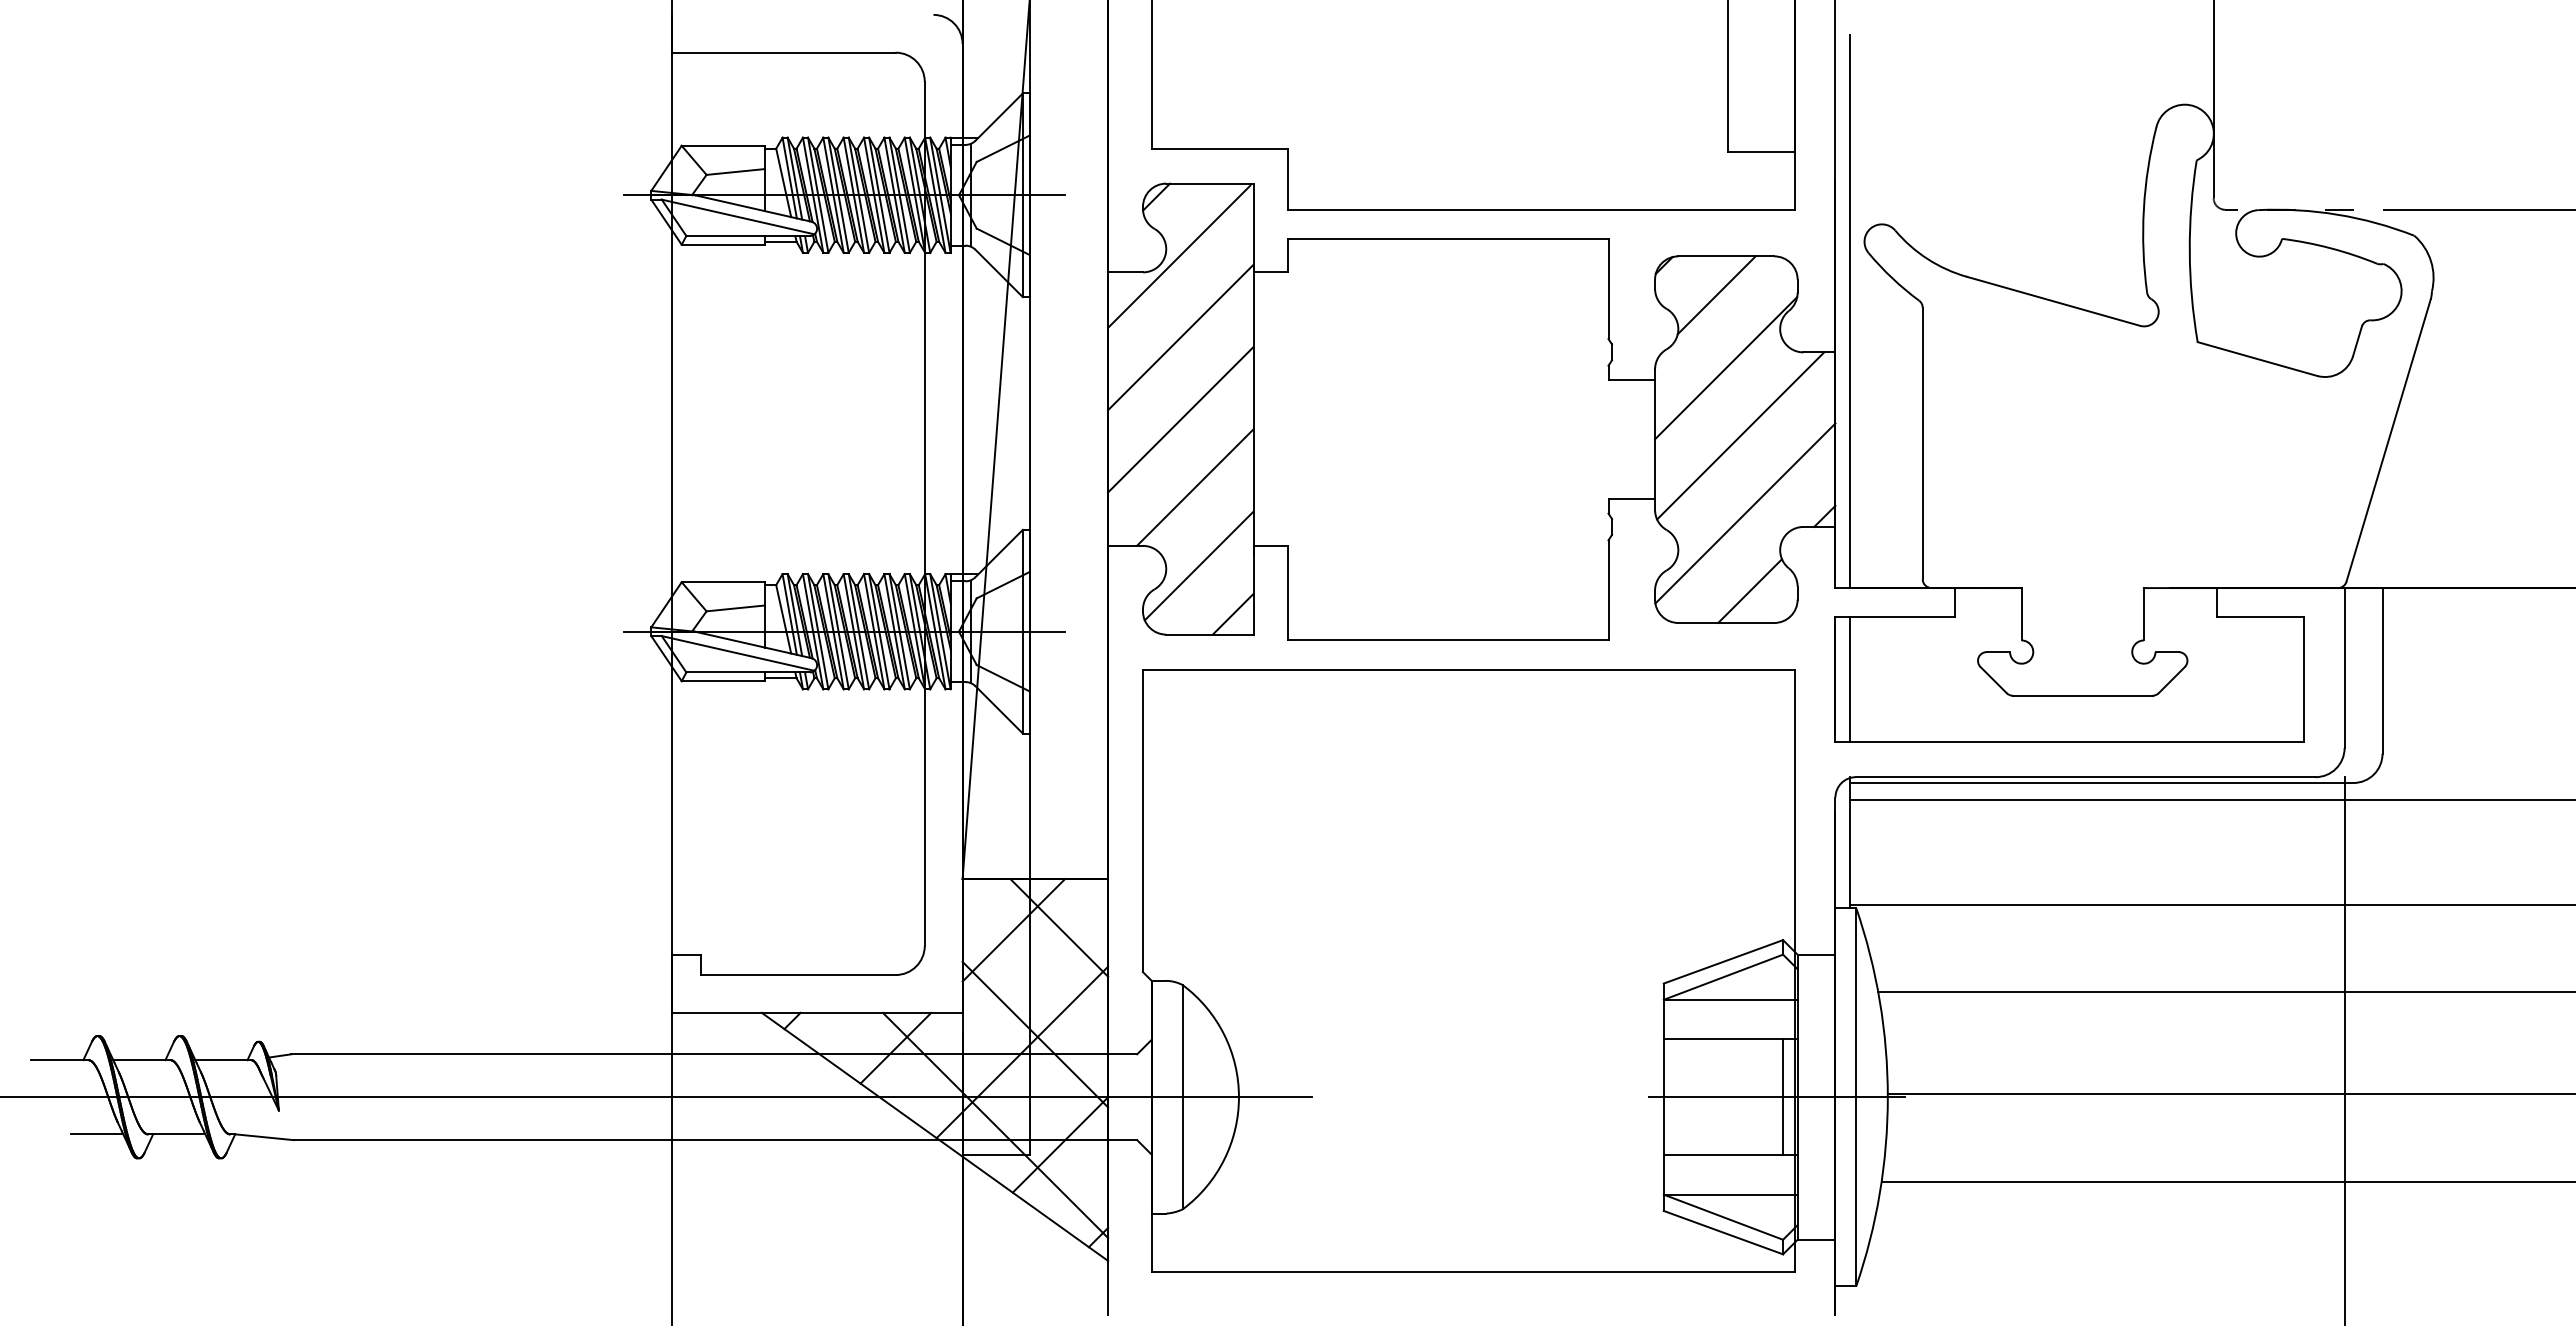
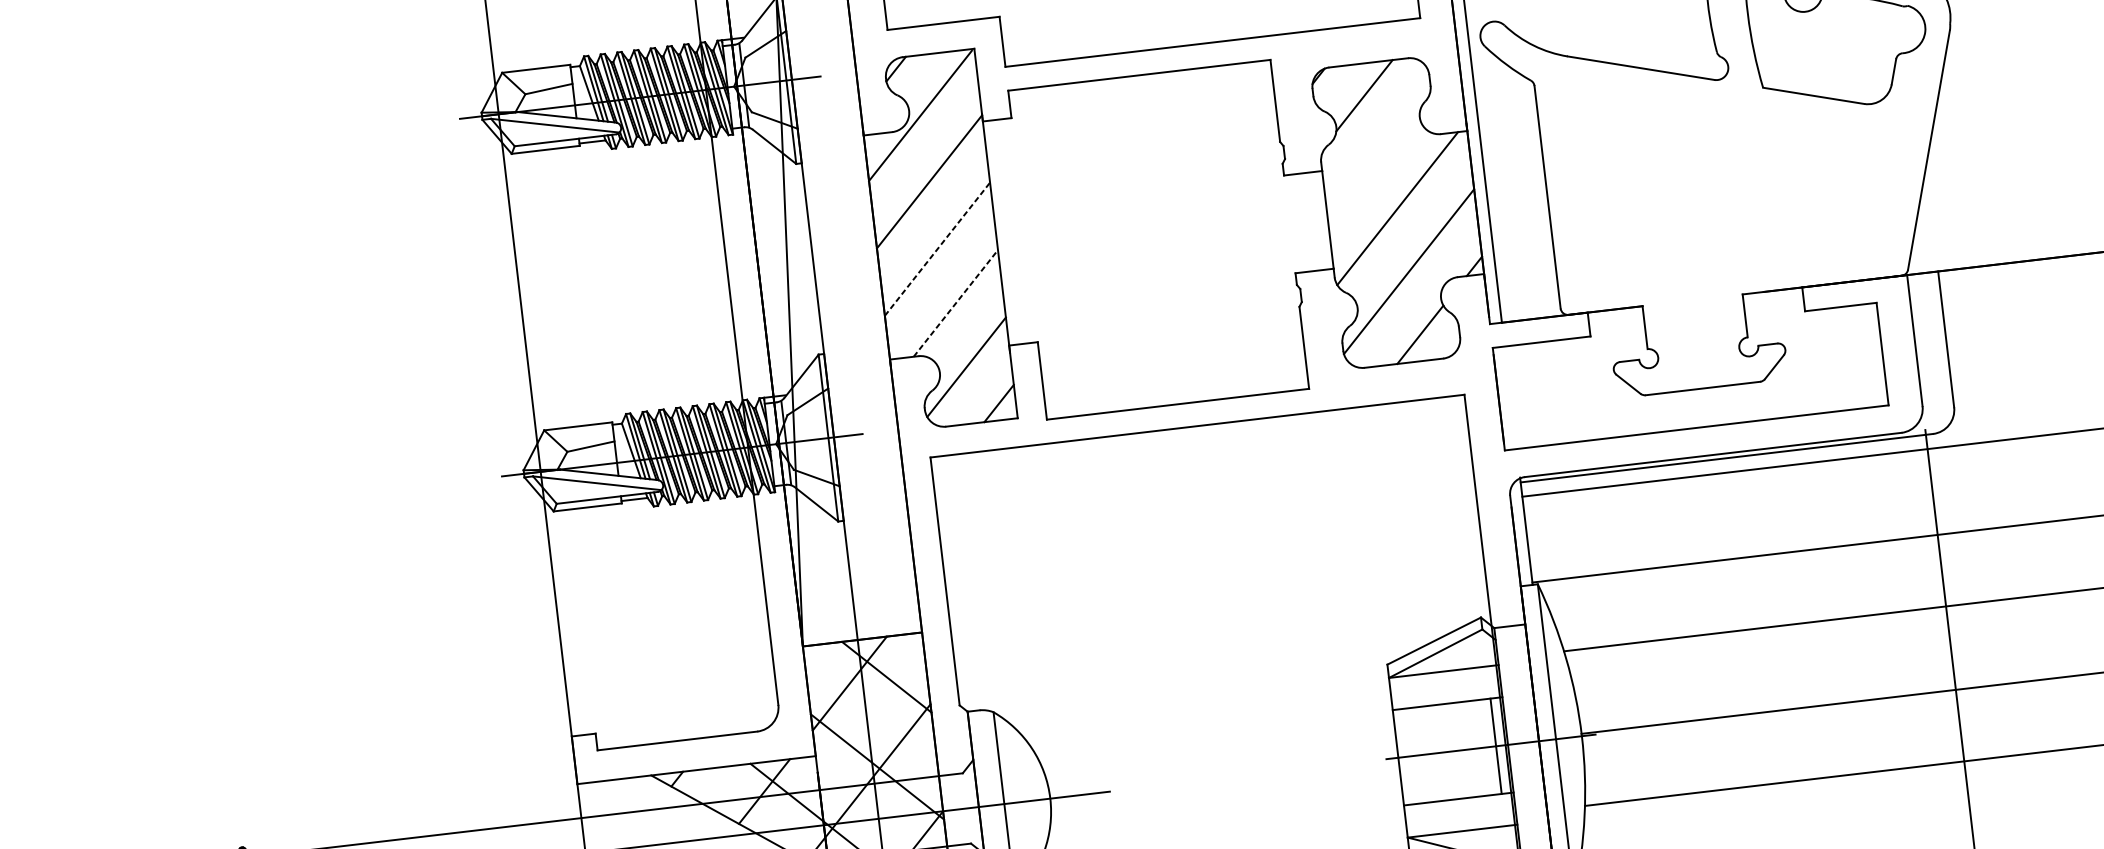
line: (1726, 368) -> (1379, 154), removed
line: (1180, 419) -> (937, 249), solid -> dashed
line: (1195, 487) -> (956, 303), solid -> dashed
line: (1850, 679) -> (1511, 397), removed

